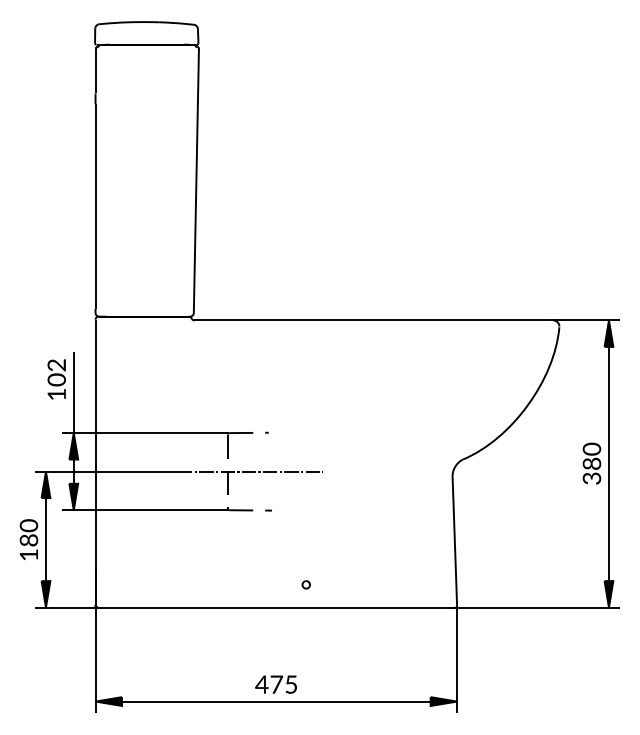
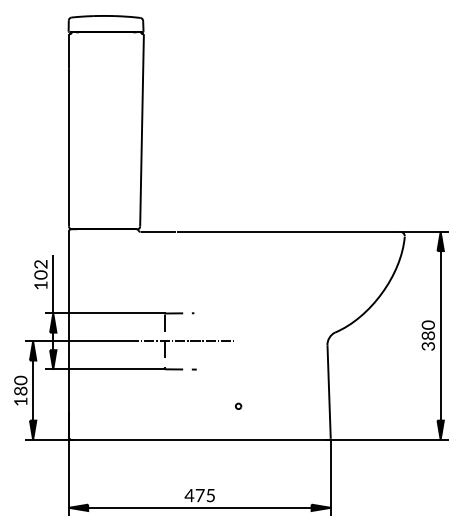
part: (306, 583) -> (238, 405), moved

